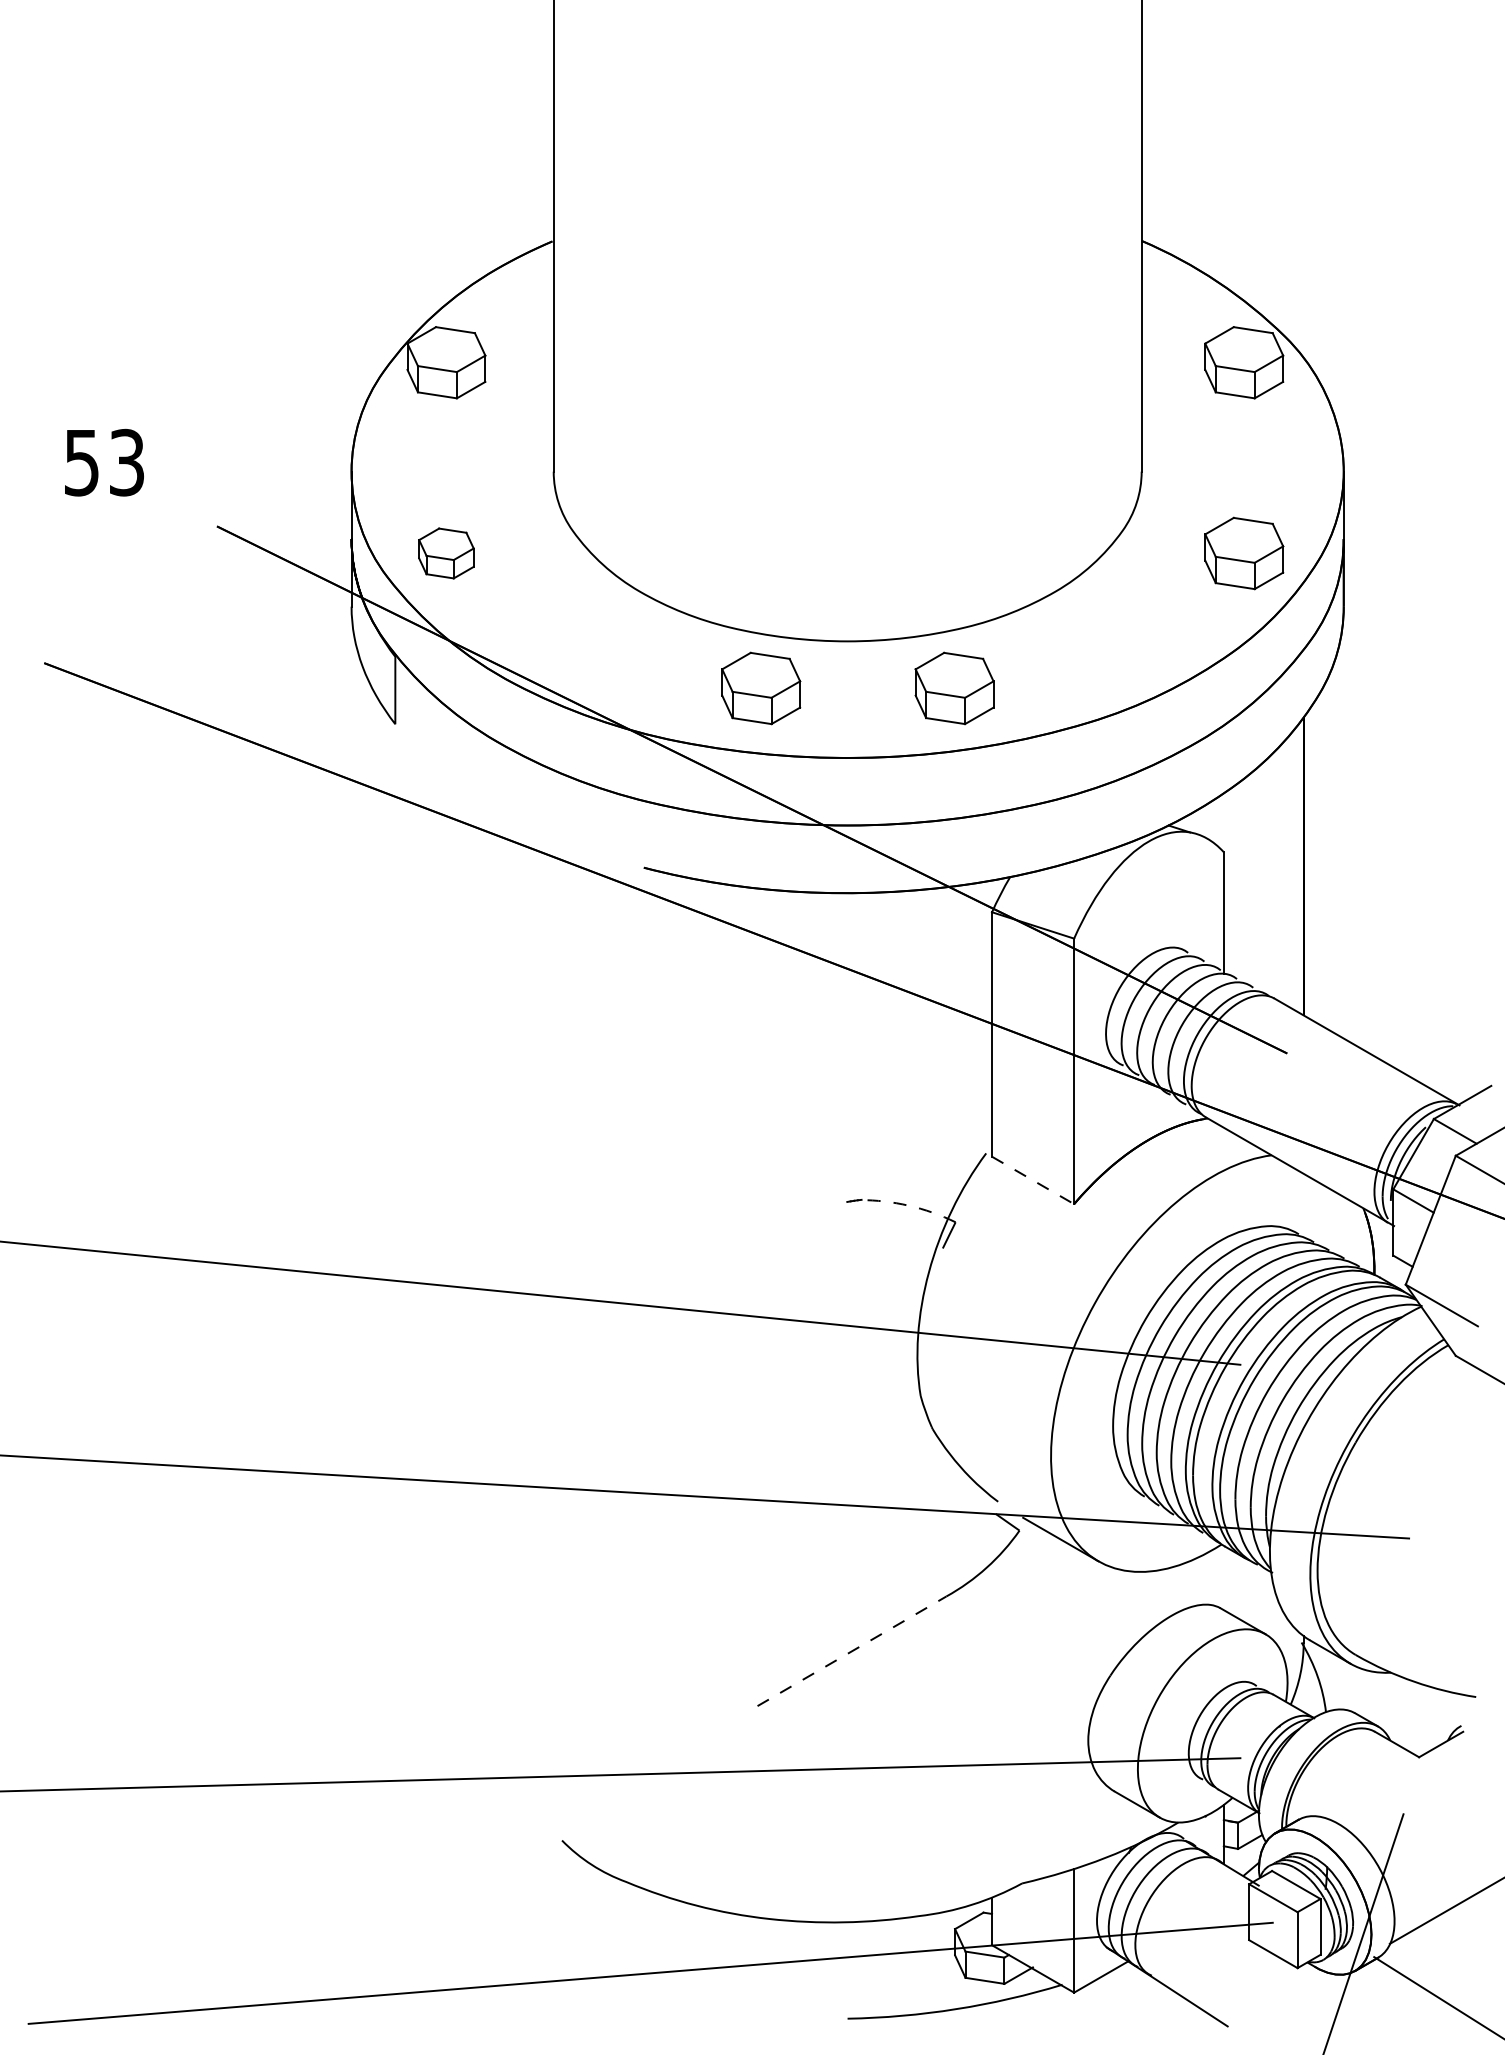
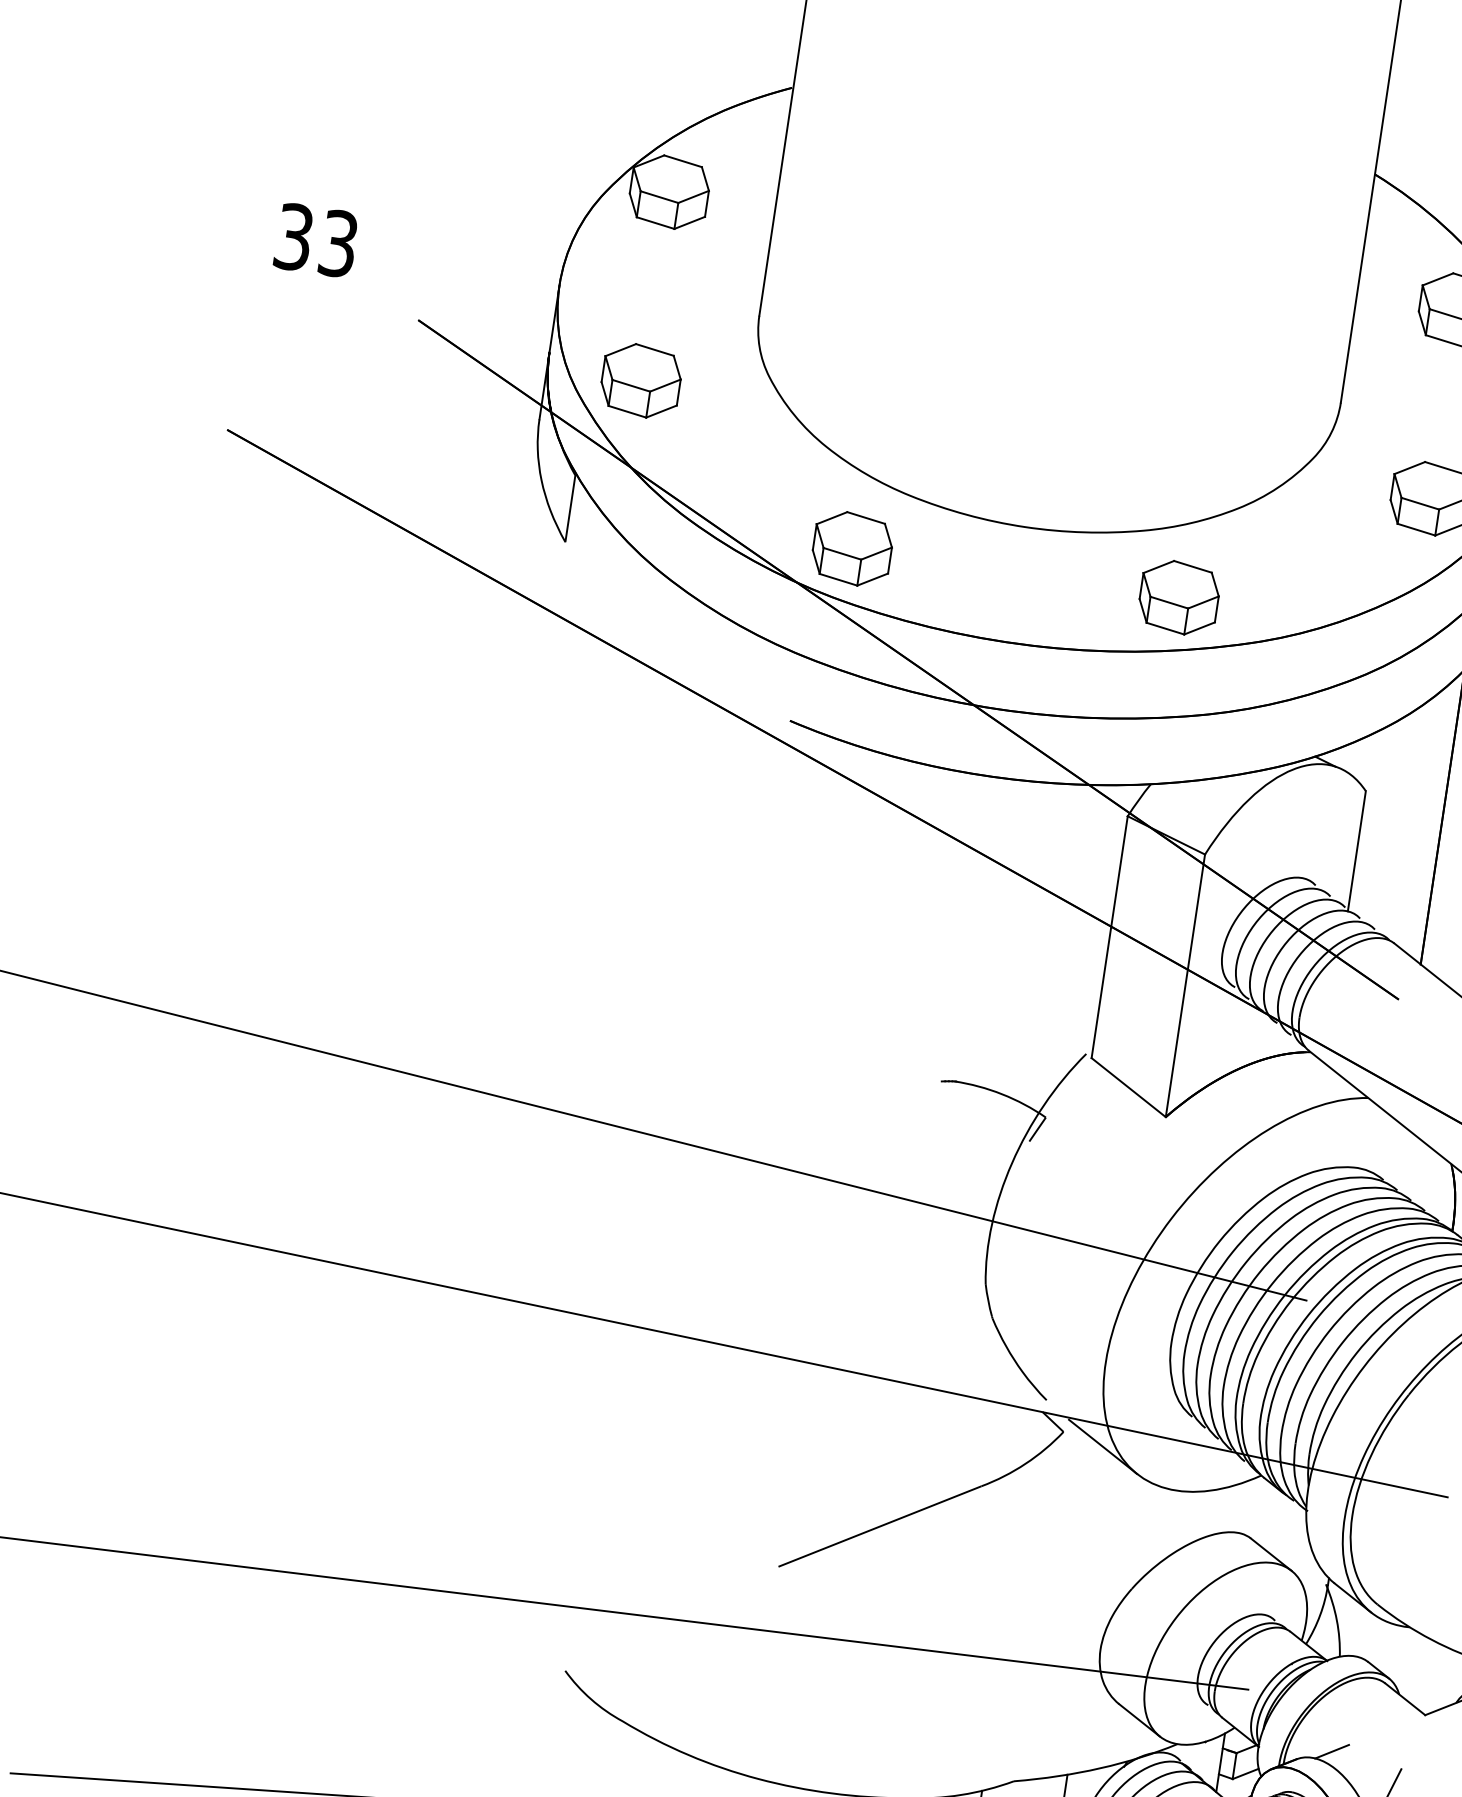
text: (81, 461) -> (293, 235), 53 -> 33
part: (446, 553) -> (641, 380), size x1.43
part: (761, 688) -> (852, 548), moved
part: (954, 688) -> (1179, 597), moved
line: (1033, 1180) -> (1129, 1087), dashed -> solid
arc: (908, 1205) -> (1001, 1093), dashed -> solid
line: (852, 1651) -> (880, 1526), dashed -> solid
line: (1332, 1807) -> (1332, 1752), added

